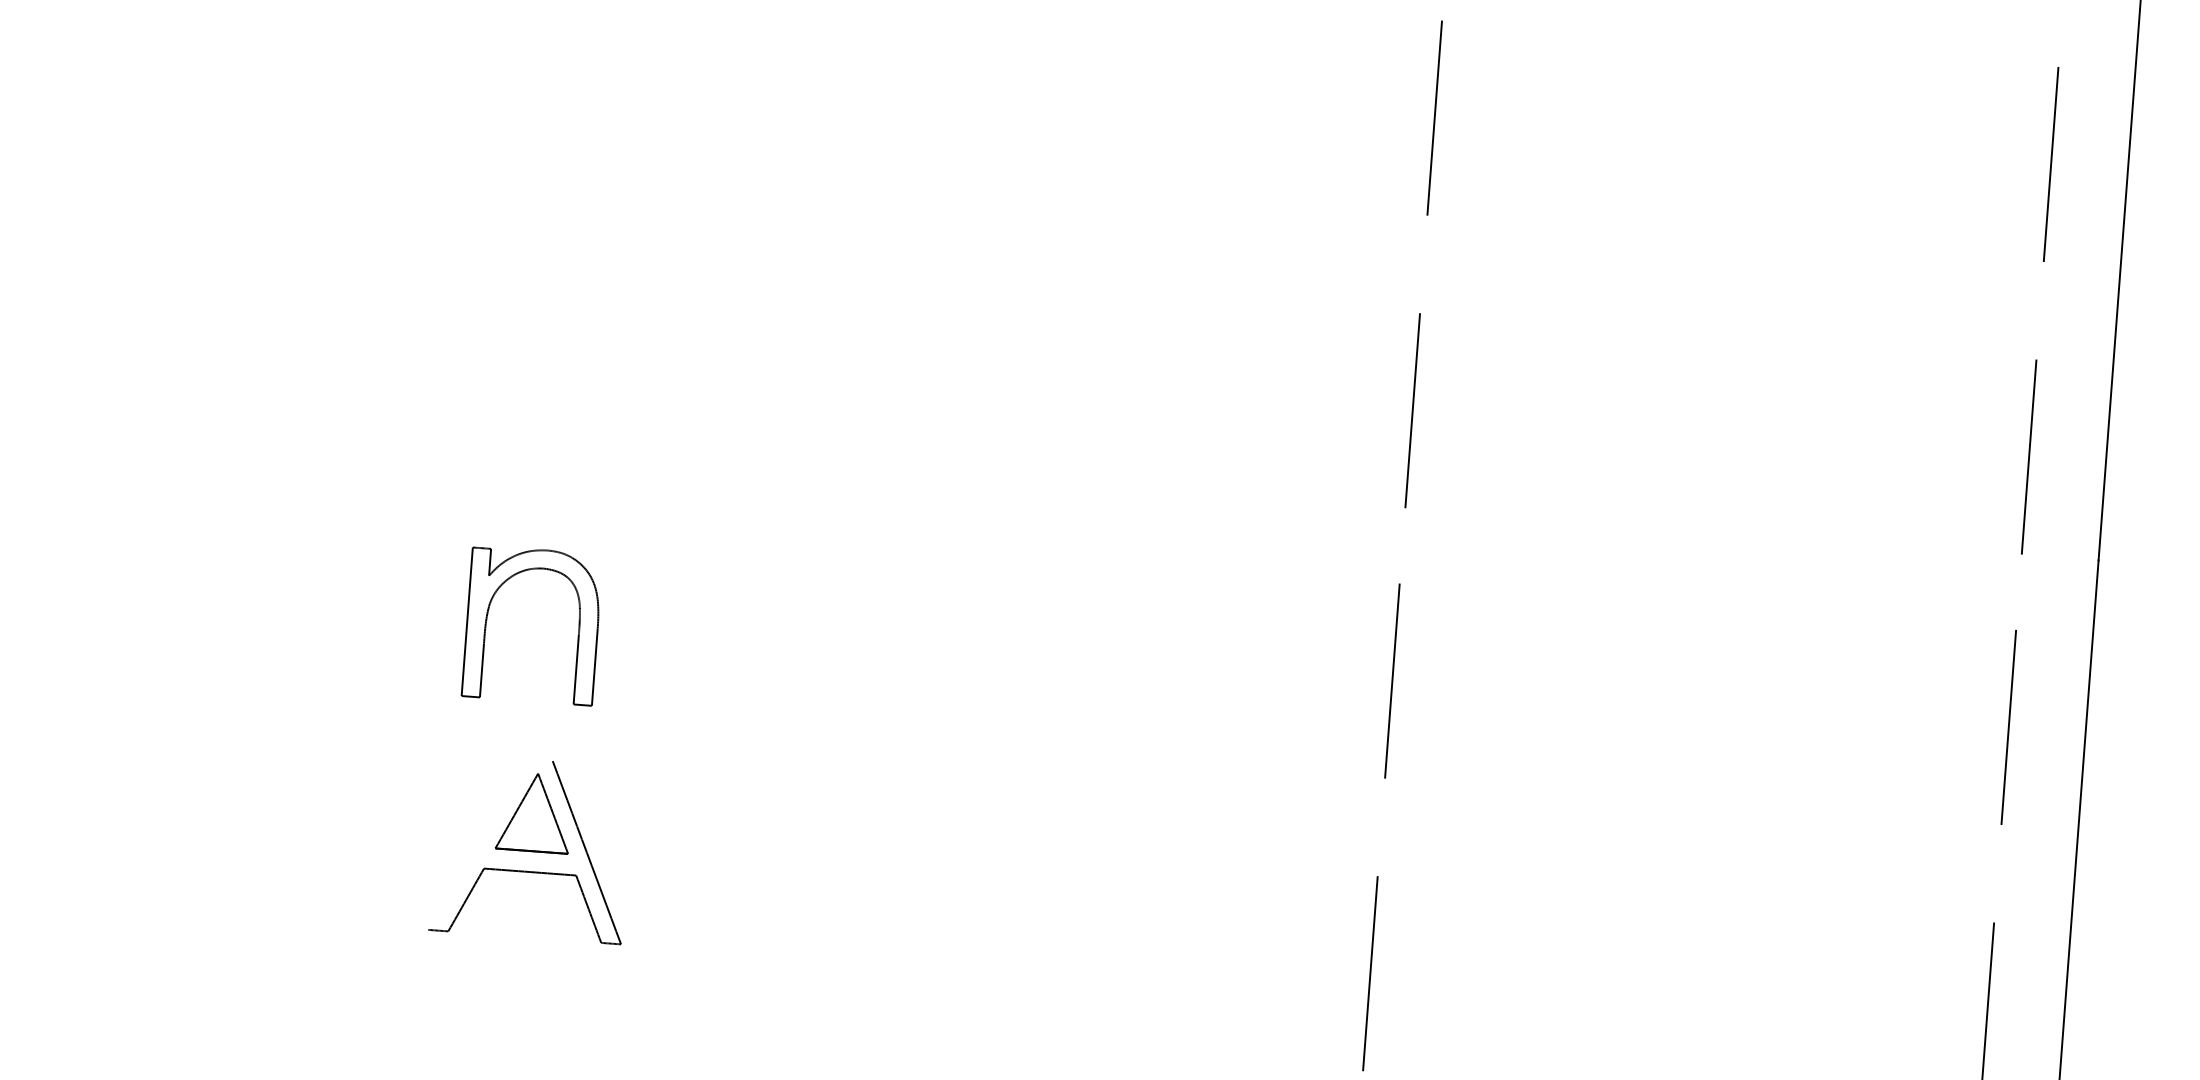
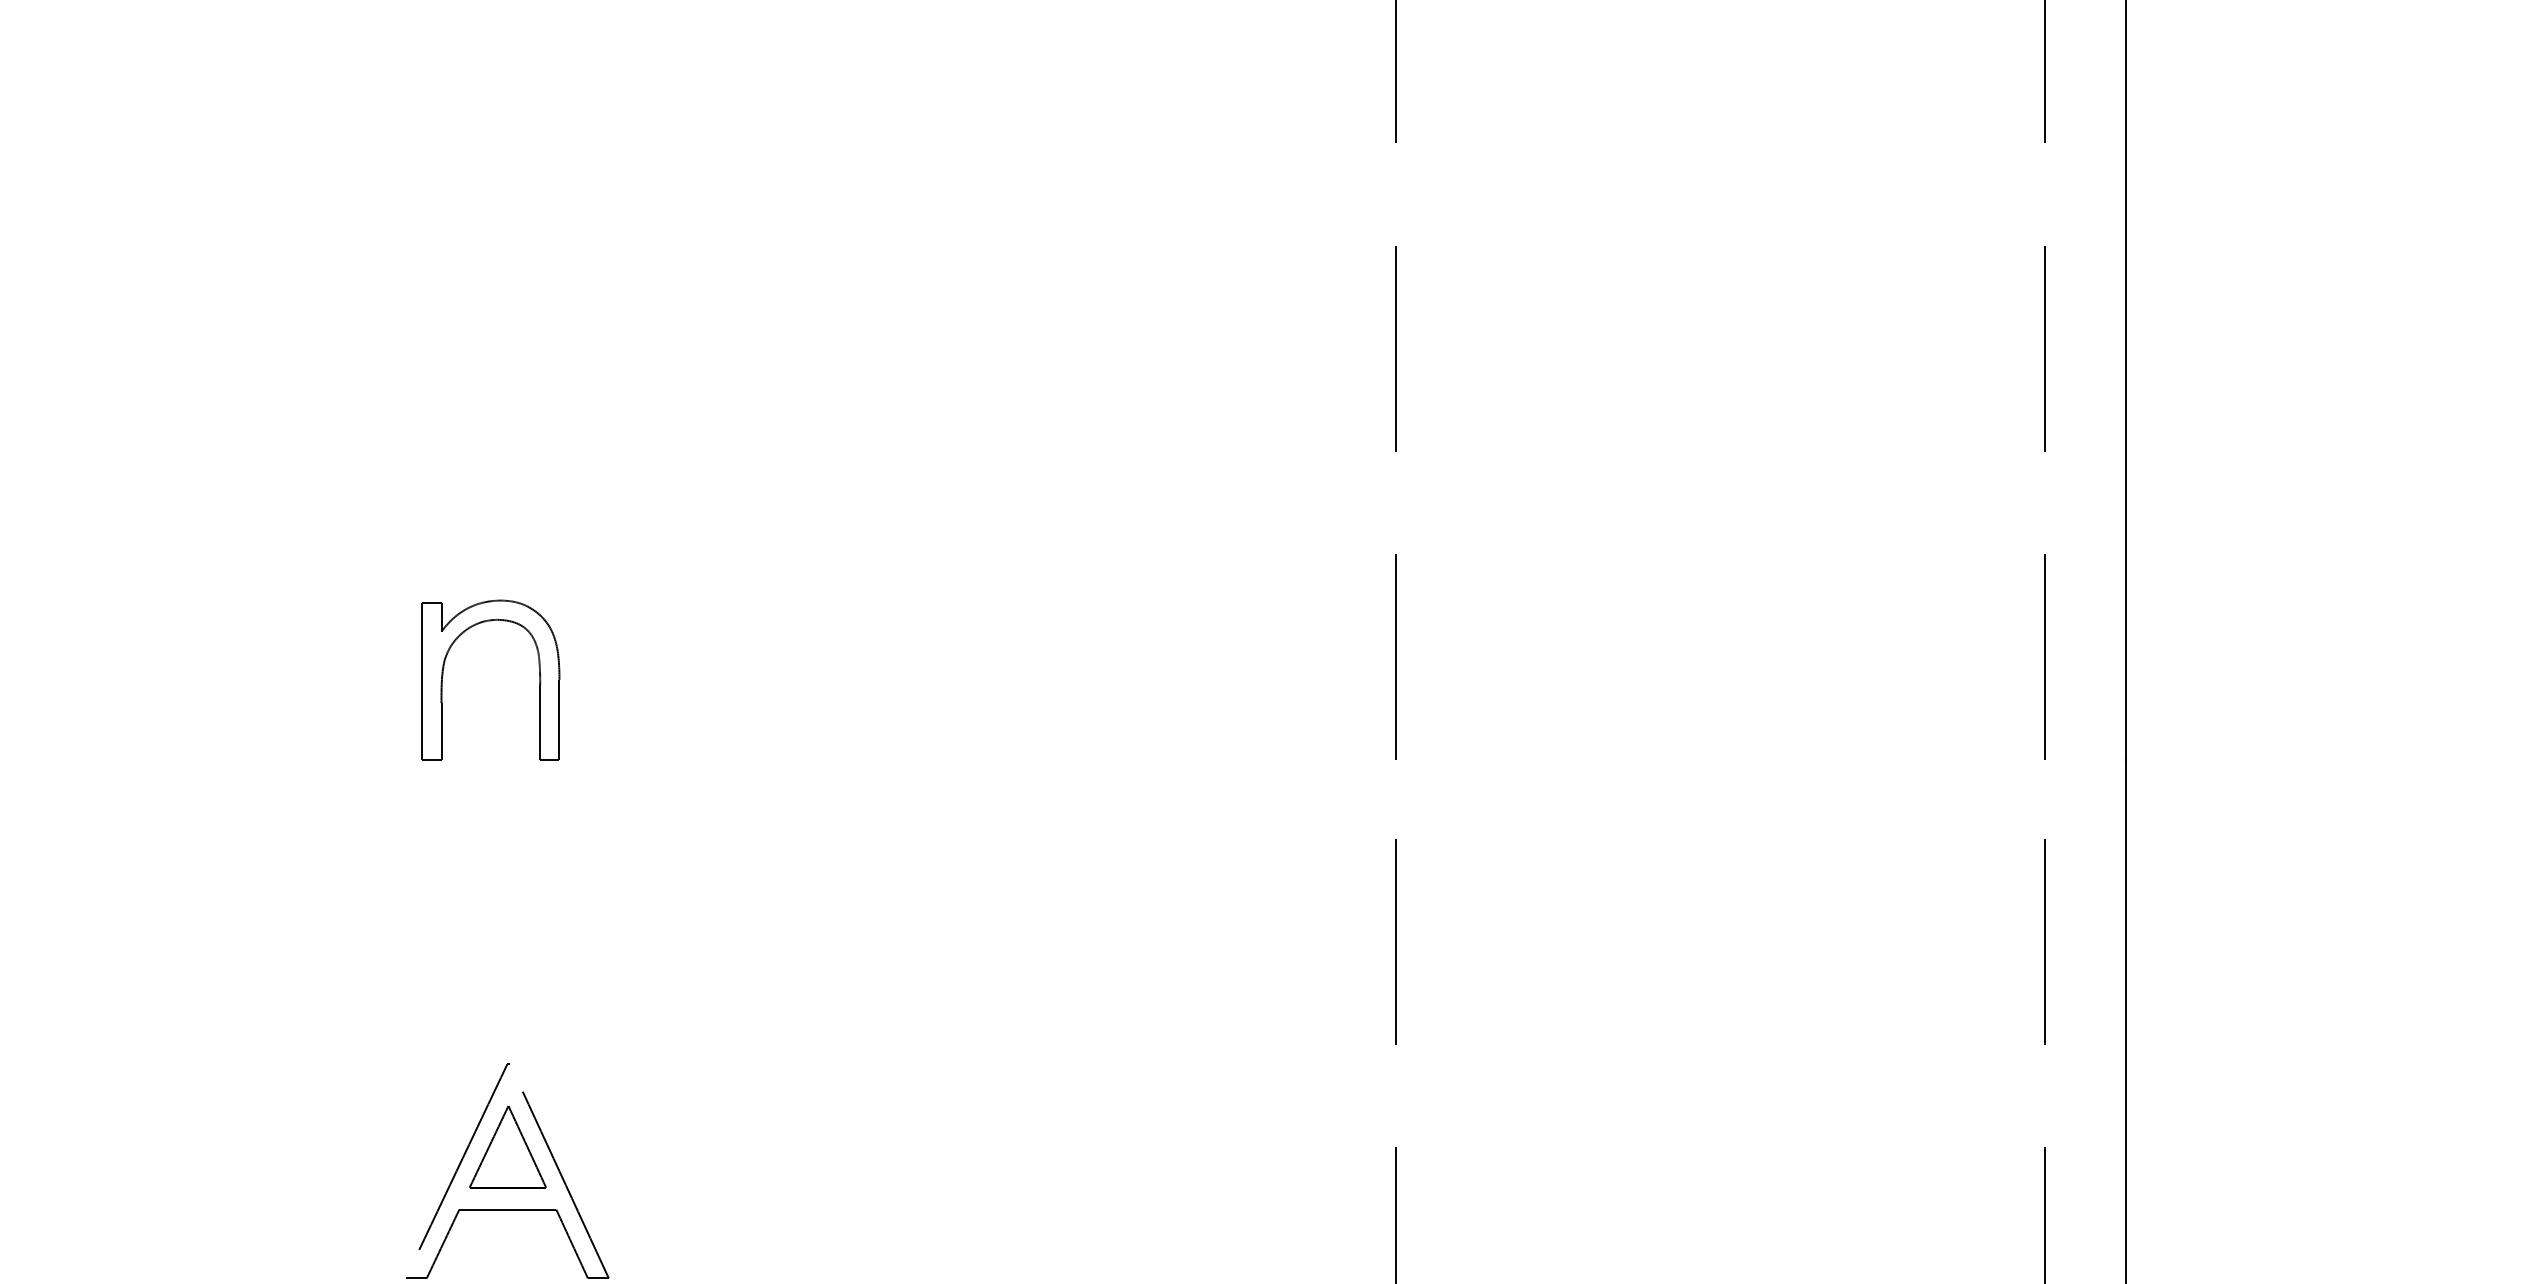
part: (487, 618) -> (443, 676), moved
line: (491, 818) -> (463, 1156), added

